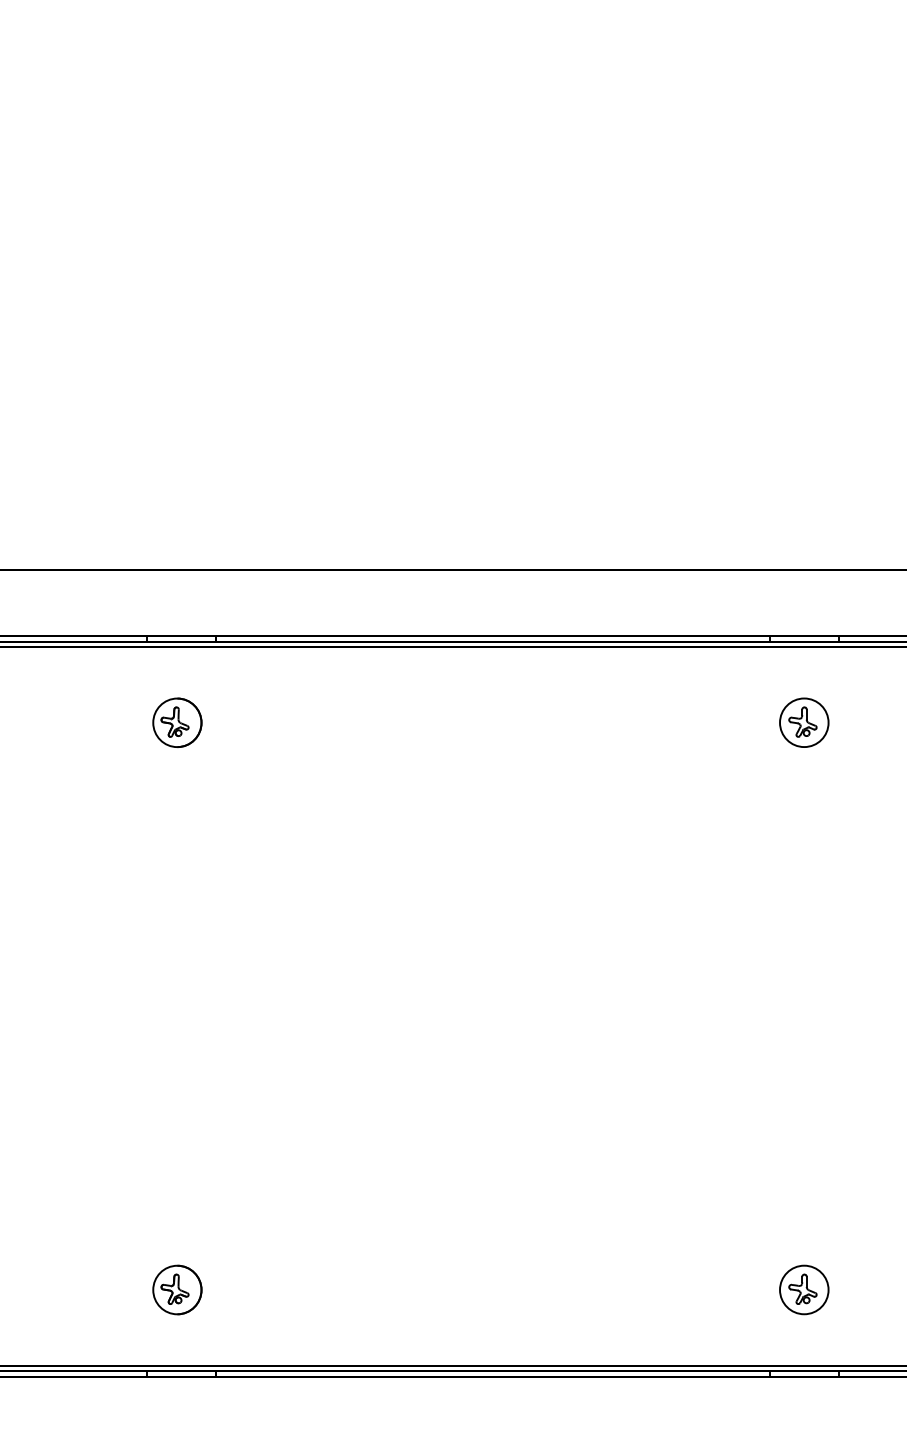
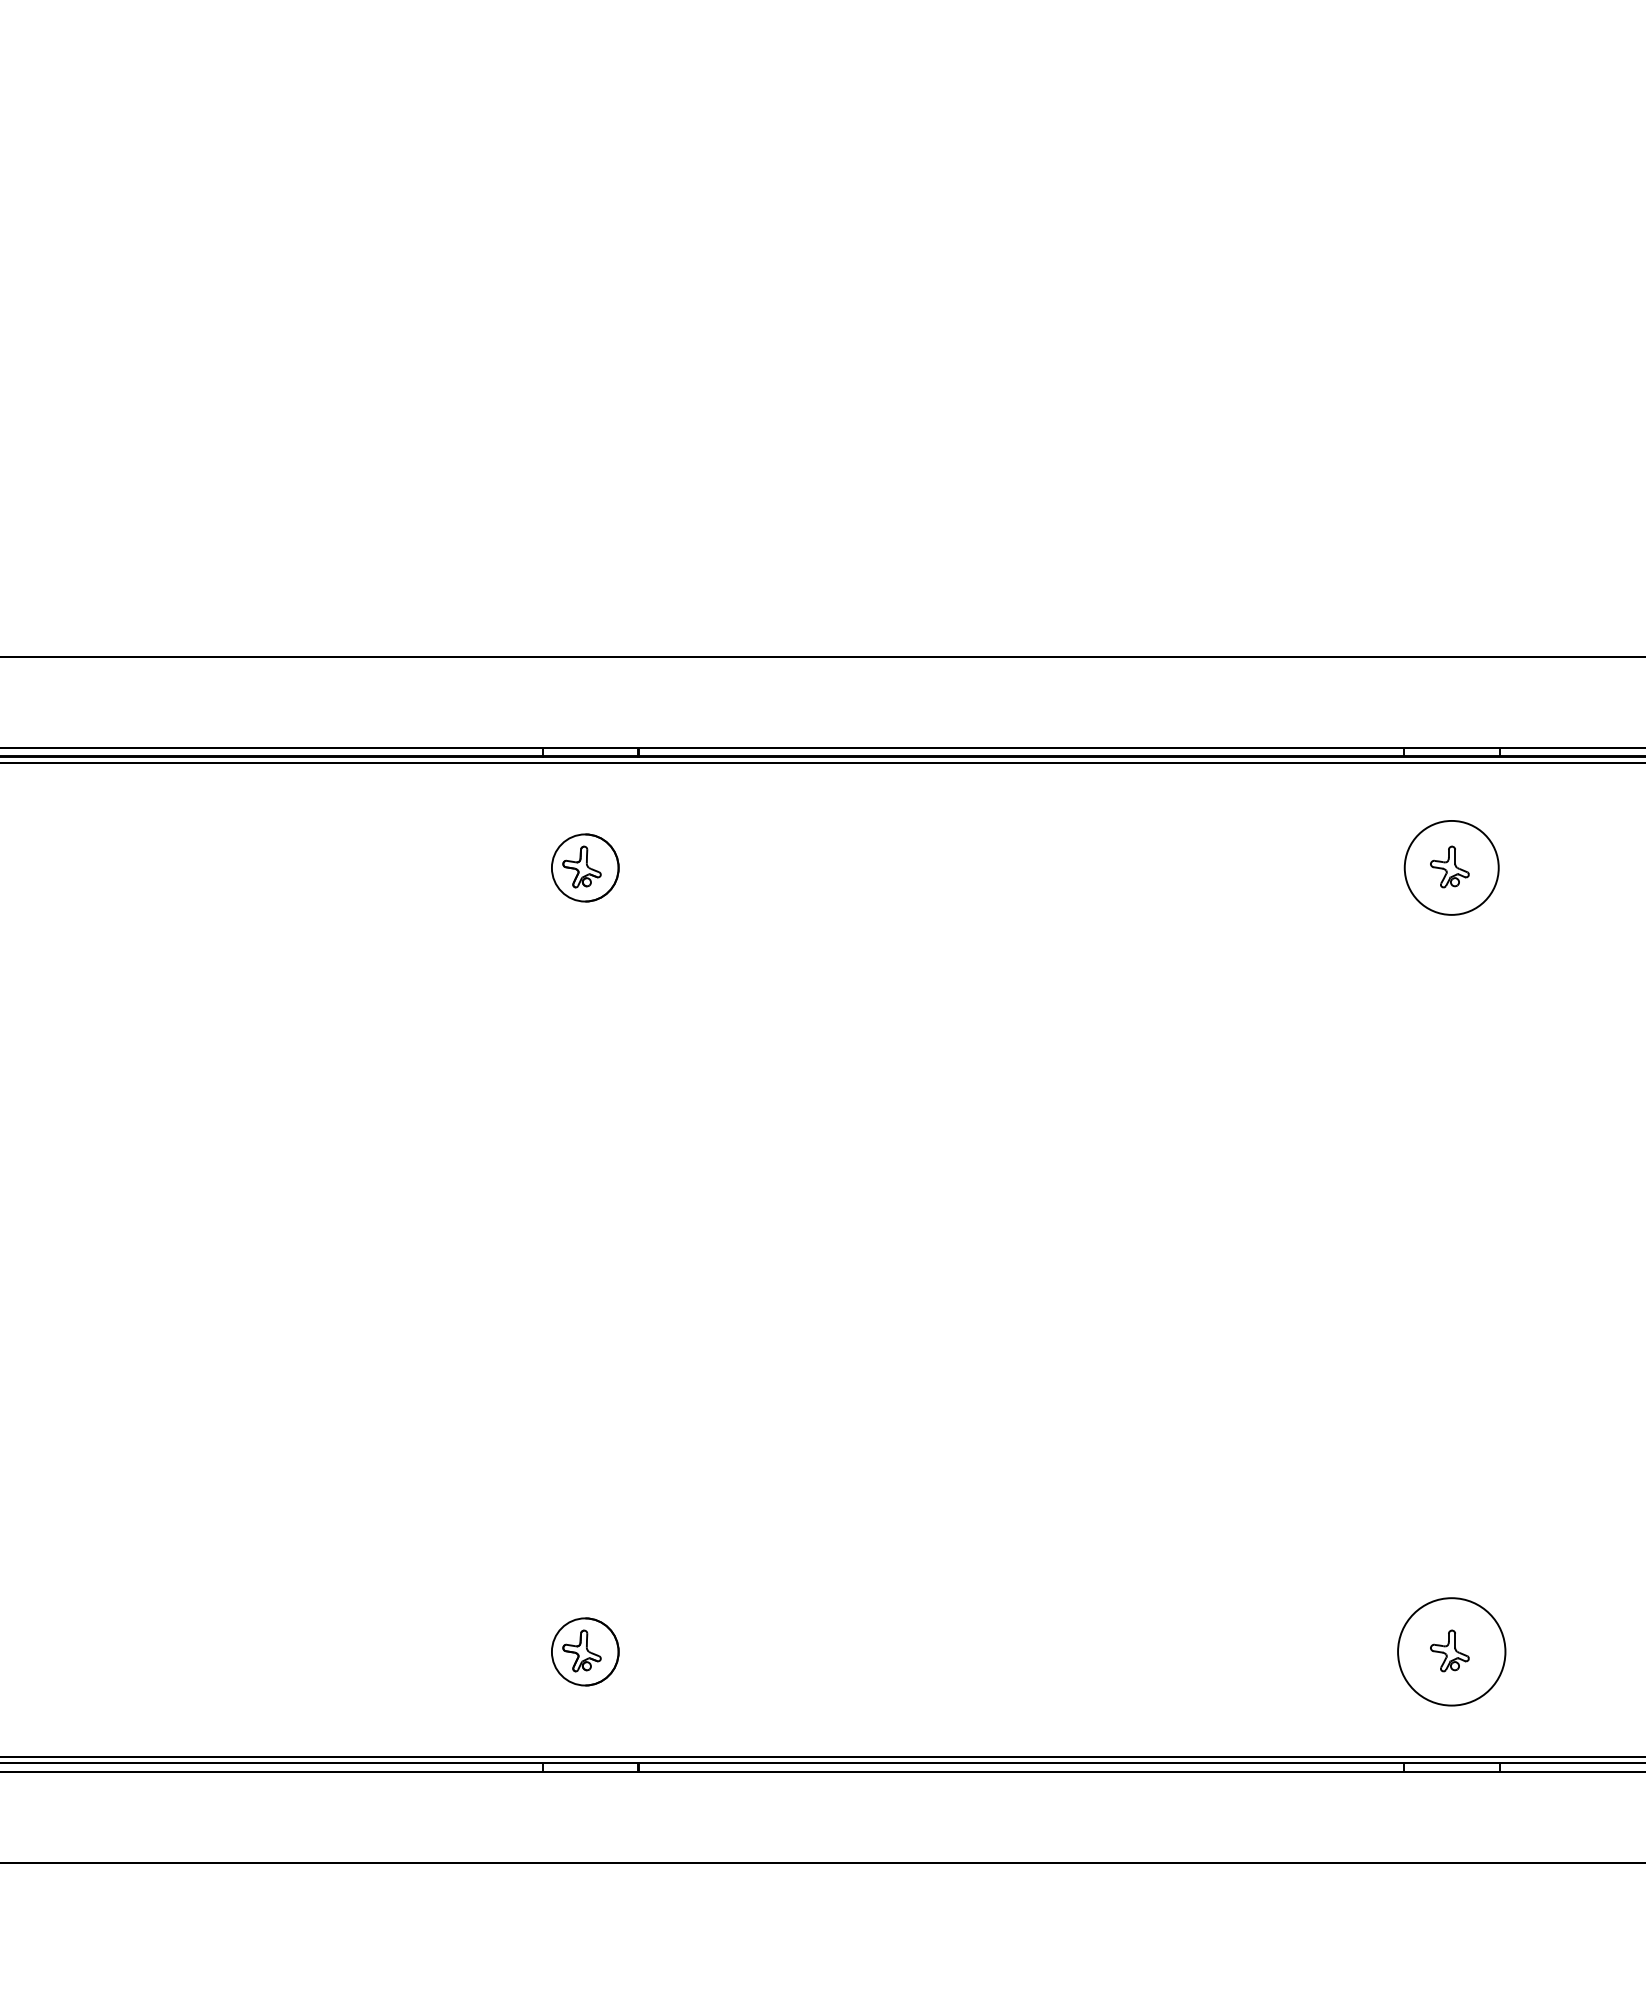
circle: (804, 722) -> (1451, 867), size x1.4
circle: (804, 1289) -> (1451, 1651), size x1.6

